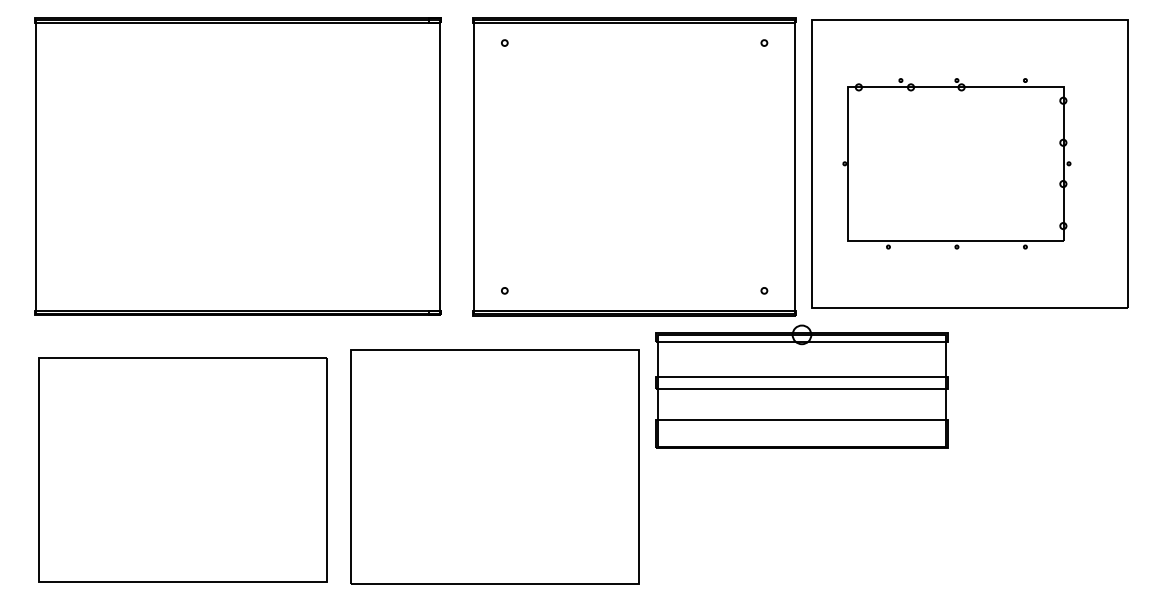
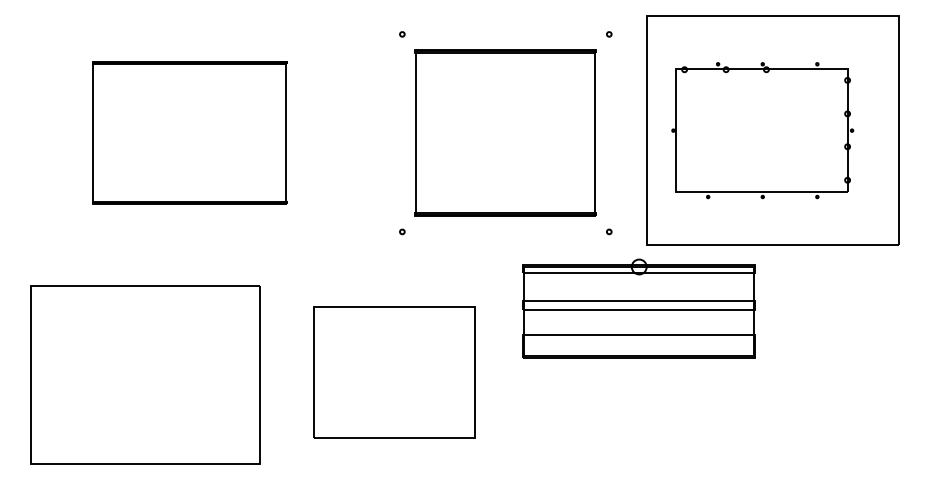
part: (237, 166) -> (189, 132), size x0.6
part: (634, 166) -> (505, 132), size x0.7
part: (494, 466) -> (394, 371), size x0.7

